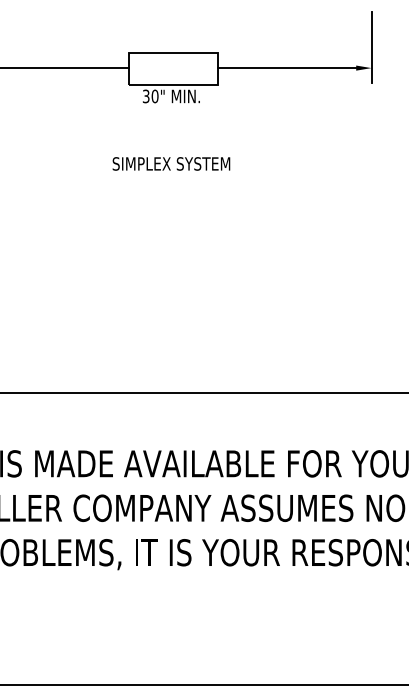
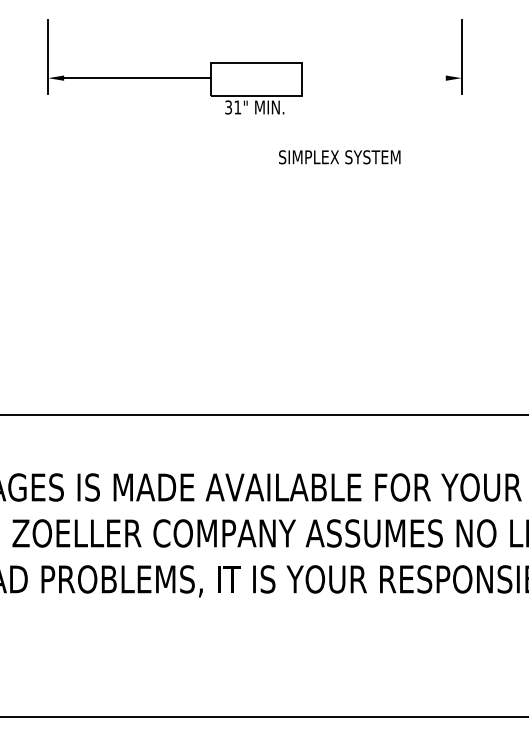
line: (286, 68) -> (373, 78), removed
text: (154, 96) -> (237, 107), 30" -> 31"
text: (171, 164) -> (339, 157), moved

